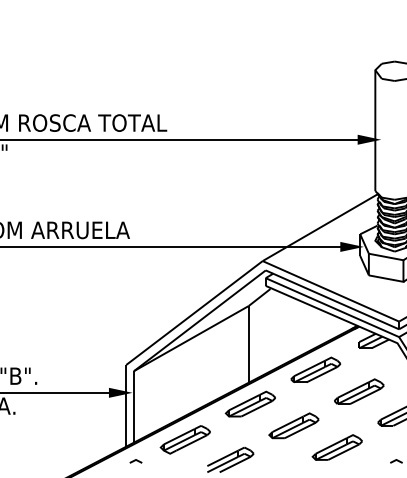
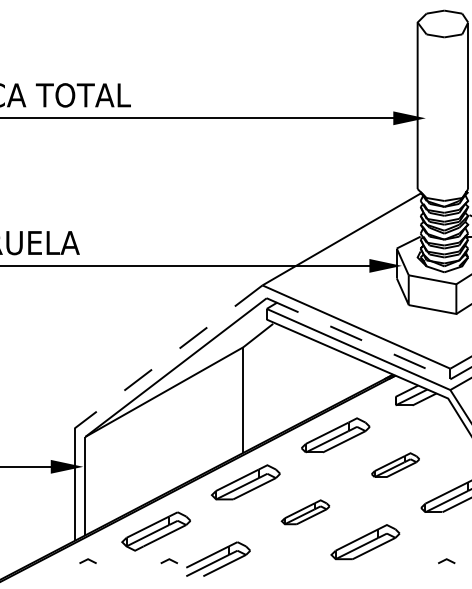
line: (332, 299) -> (358, 338), solid -> dashed
line: (194, 313) -> (168, 357), solid -> dashed
part: (359, 391) -> (395, 464), size x0.7
part: (293, 425) -> (304, 511), size x0.7
line: (194, 461) -> (168, 561), added

